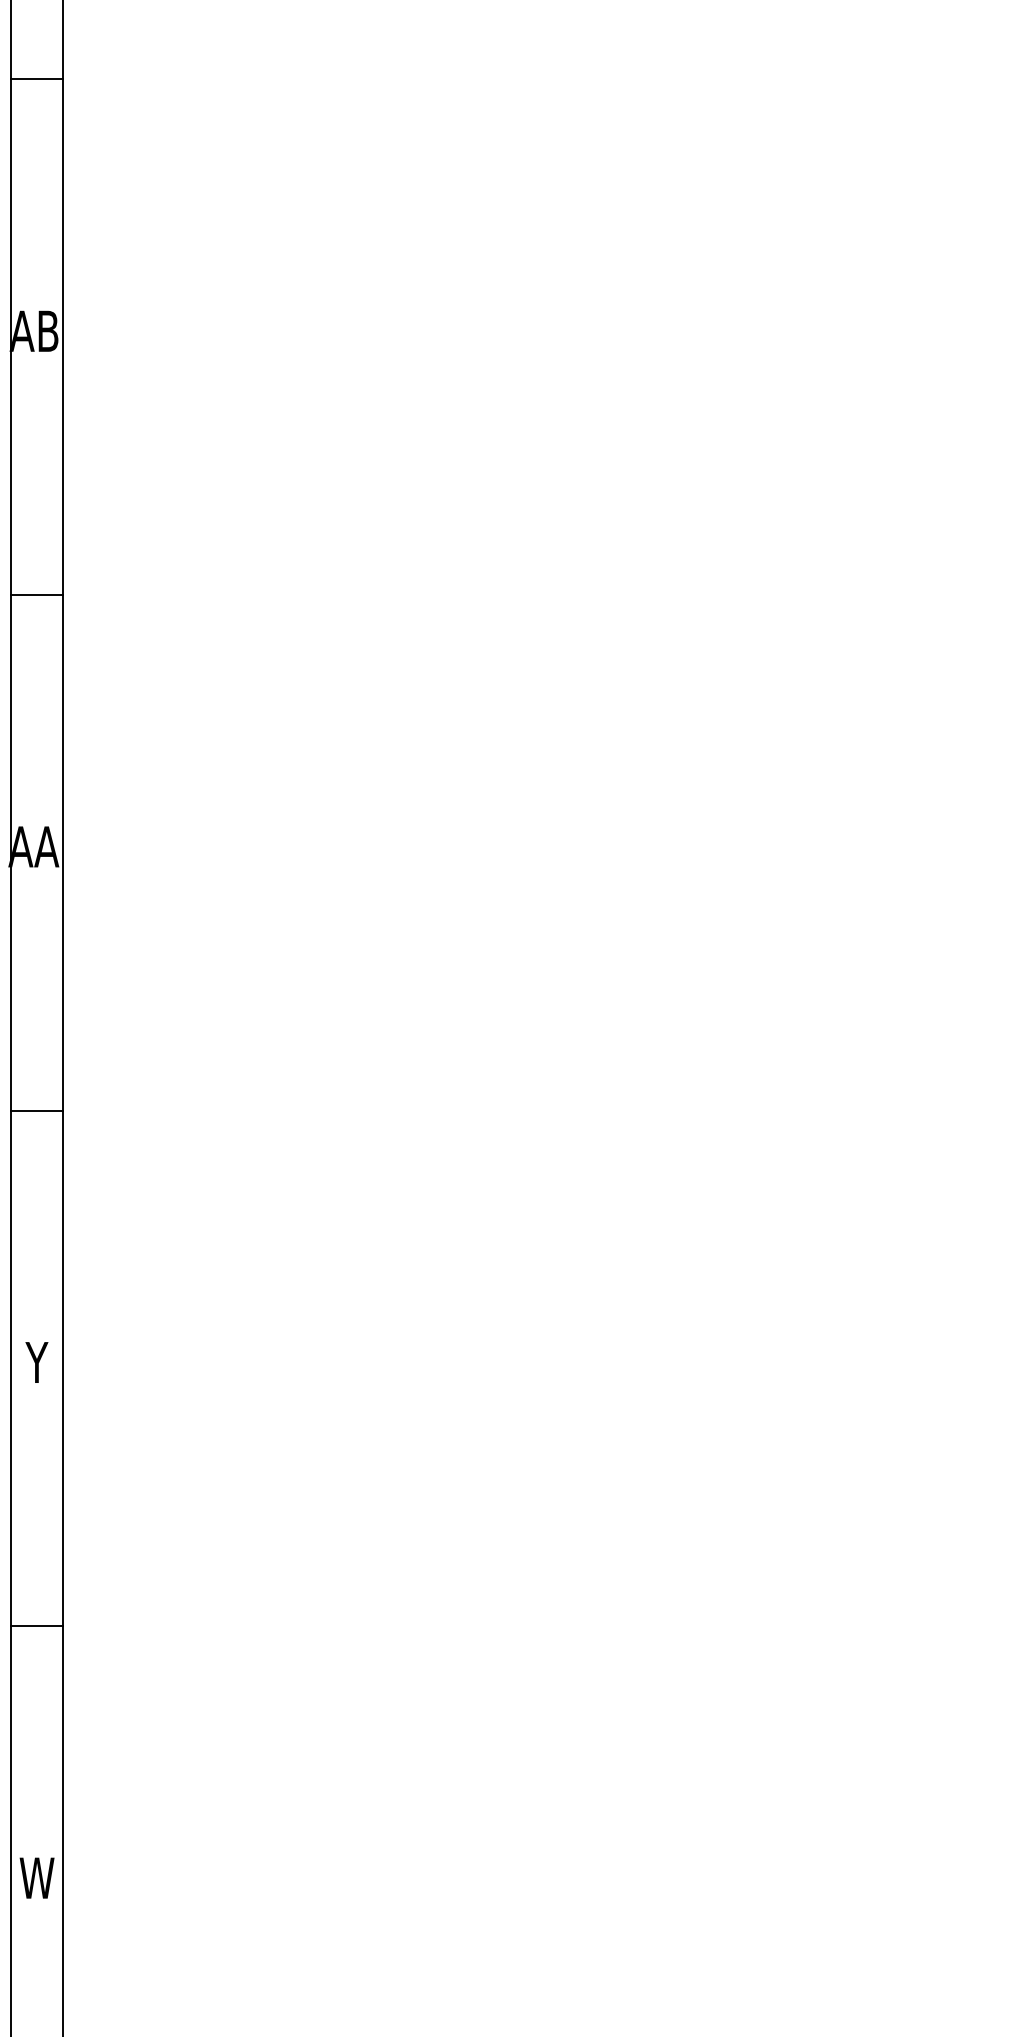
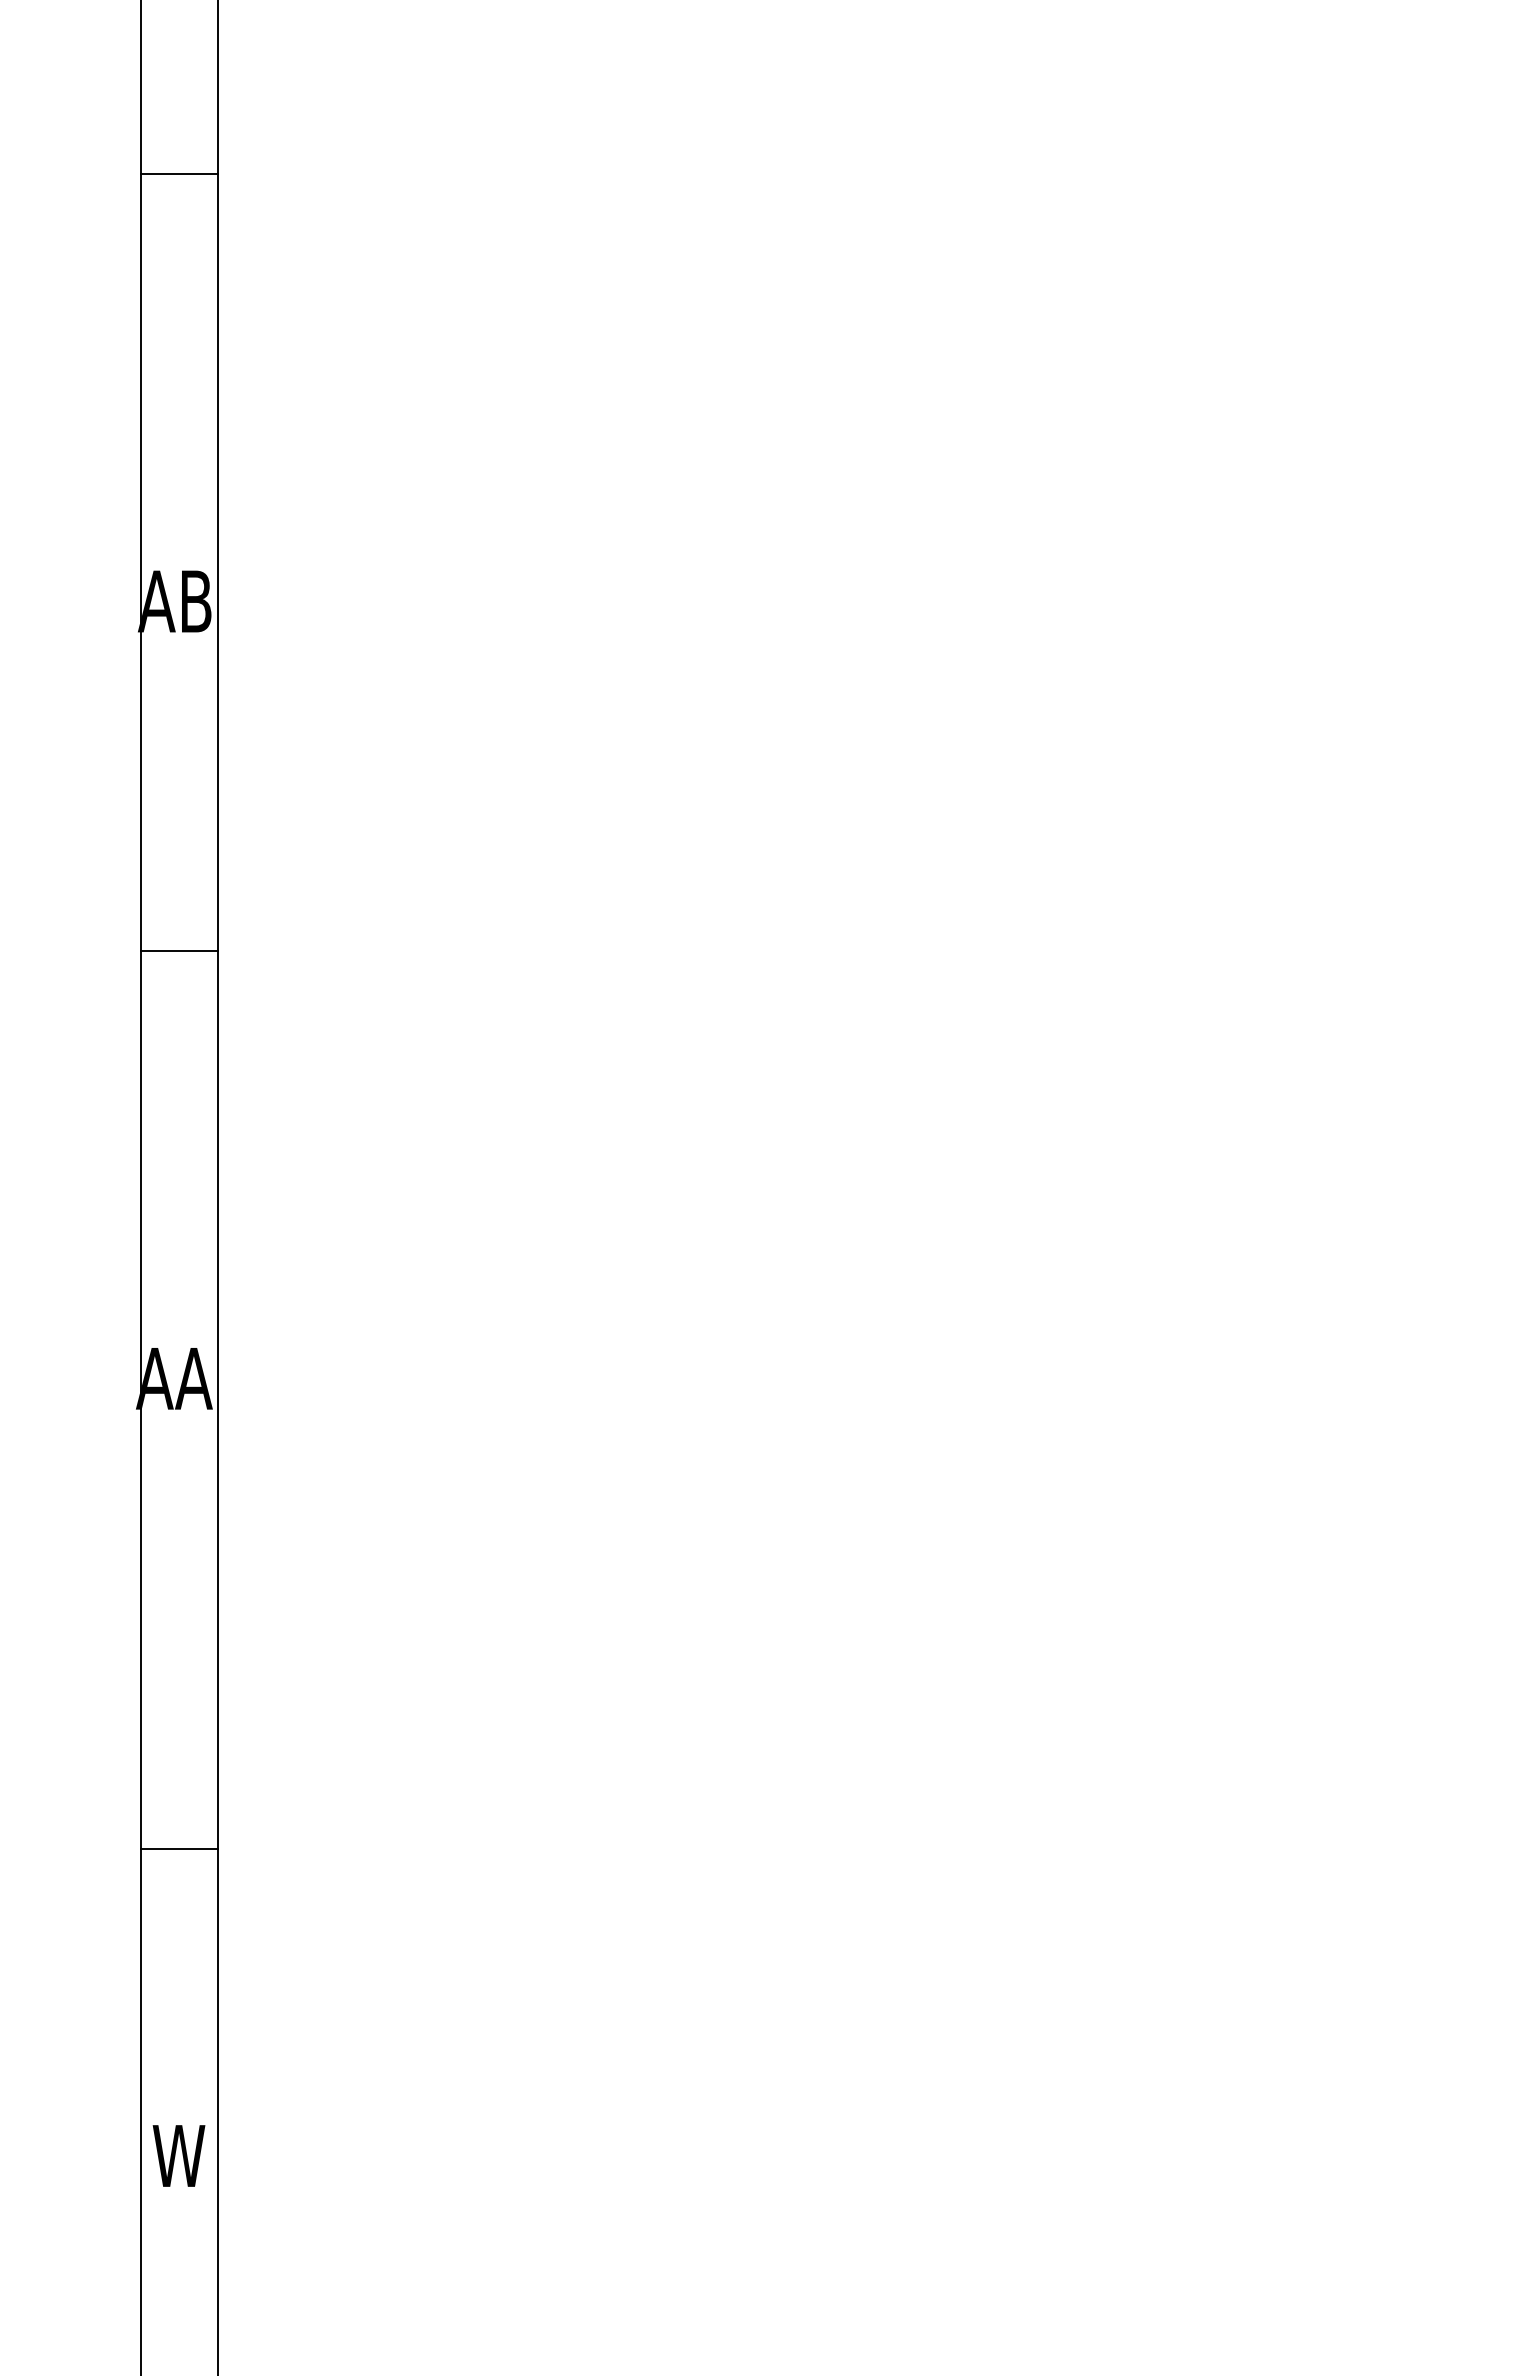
line: (36, 79) -> (178, 173), moved
line: (36, 595) -> (178, 951), moved
line: (36, 1110) -> (178, 1848), moved
text: (36, 1362) -> (178, 2155), Y -> W

